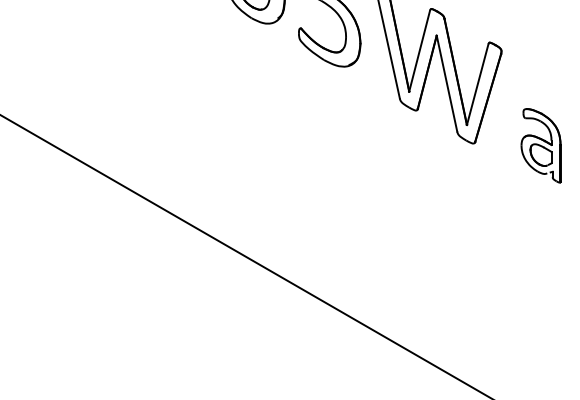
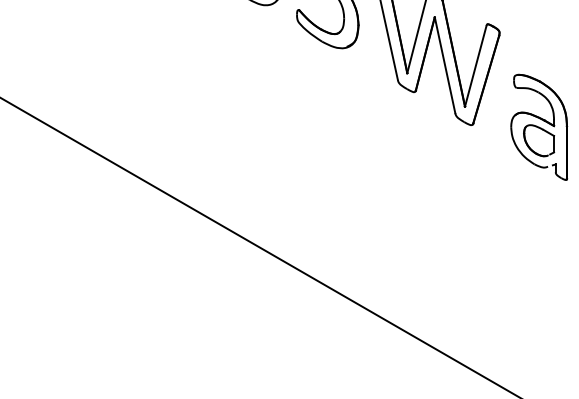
part: (540, 145) -> (538, 127), size x1.43

